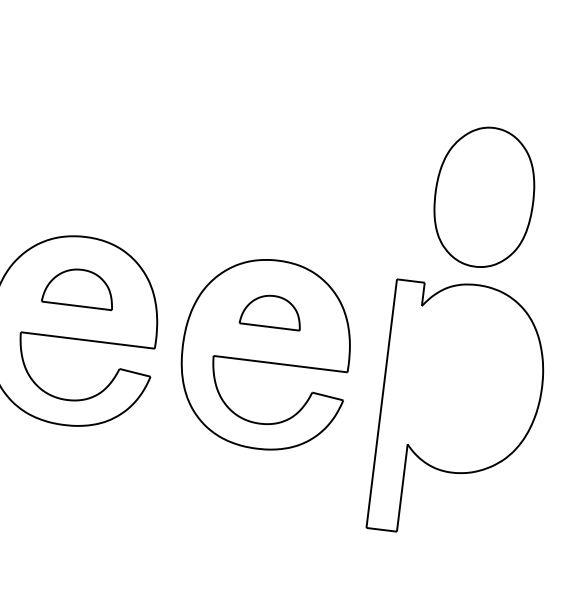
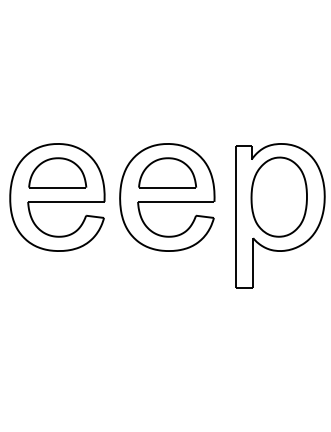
part: (483, 195) -> (278, 196), moved
part: (78, 286) -> (57, 172), size x1.43
part: (271, 310) -> (167, 172), size x1.67

